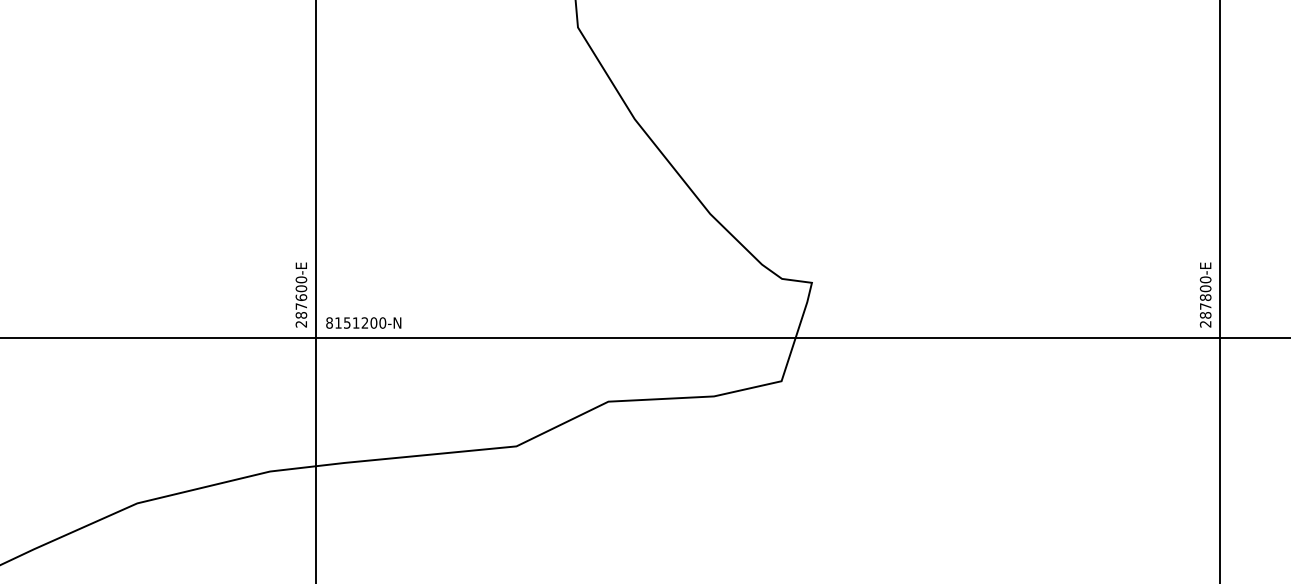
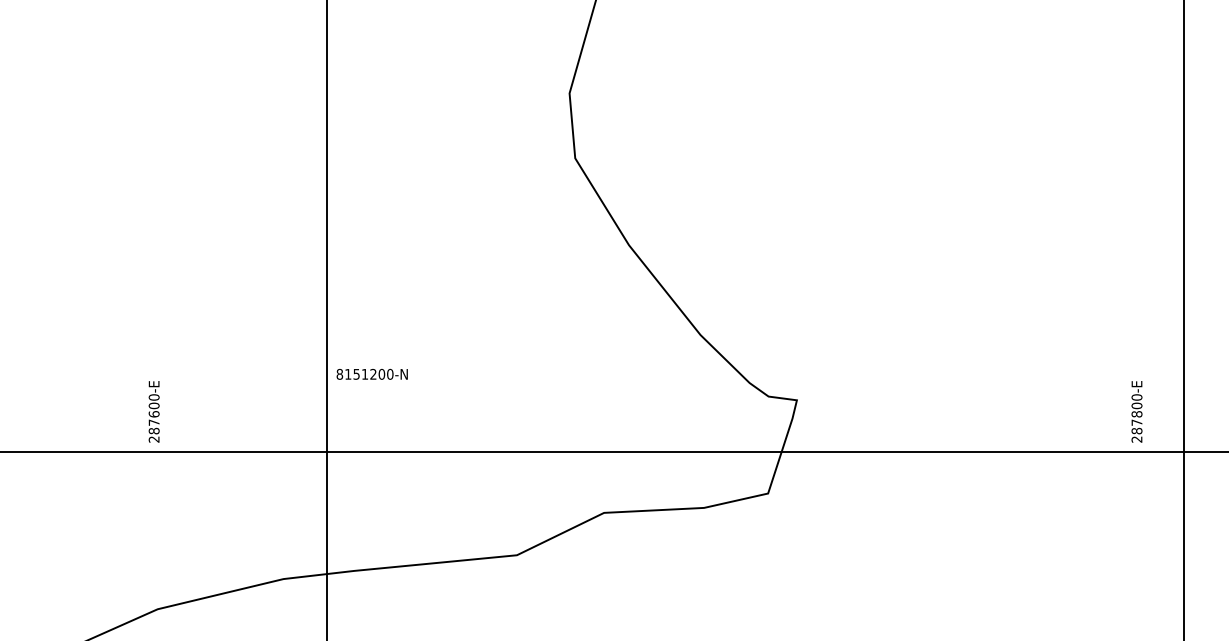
text: (300, 294) -> (153, 411), moved
text: (1205, 294) -> (1136, 411), moved
text: (362, 322) -> (371, 373), moved

